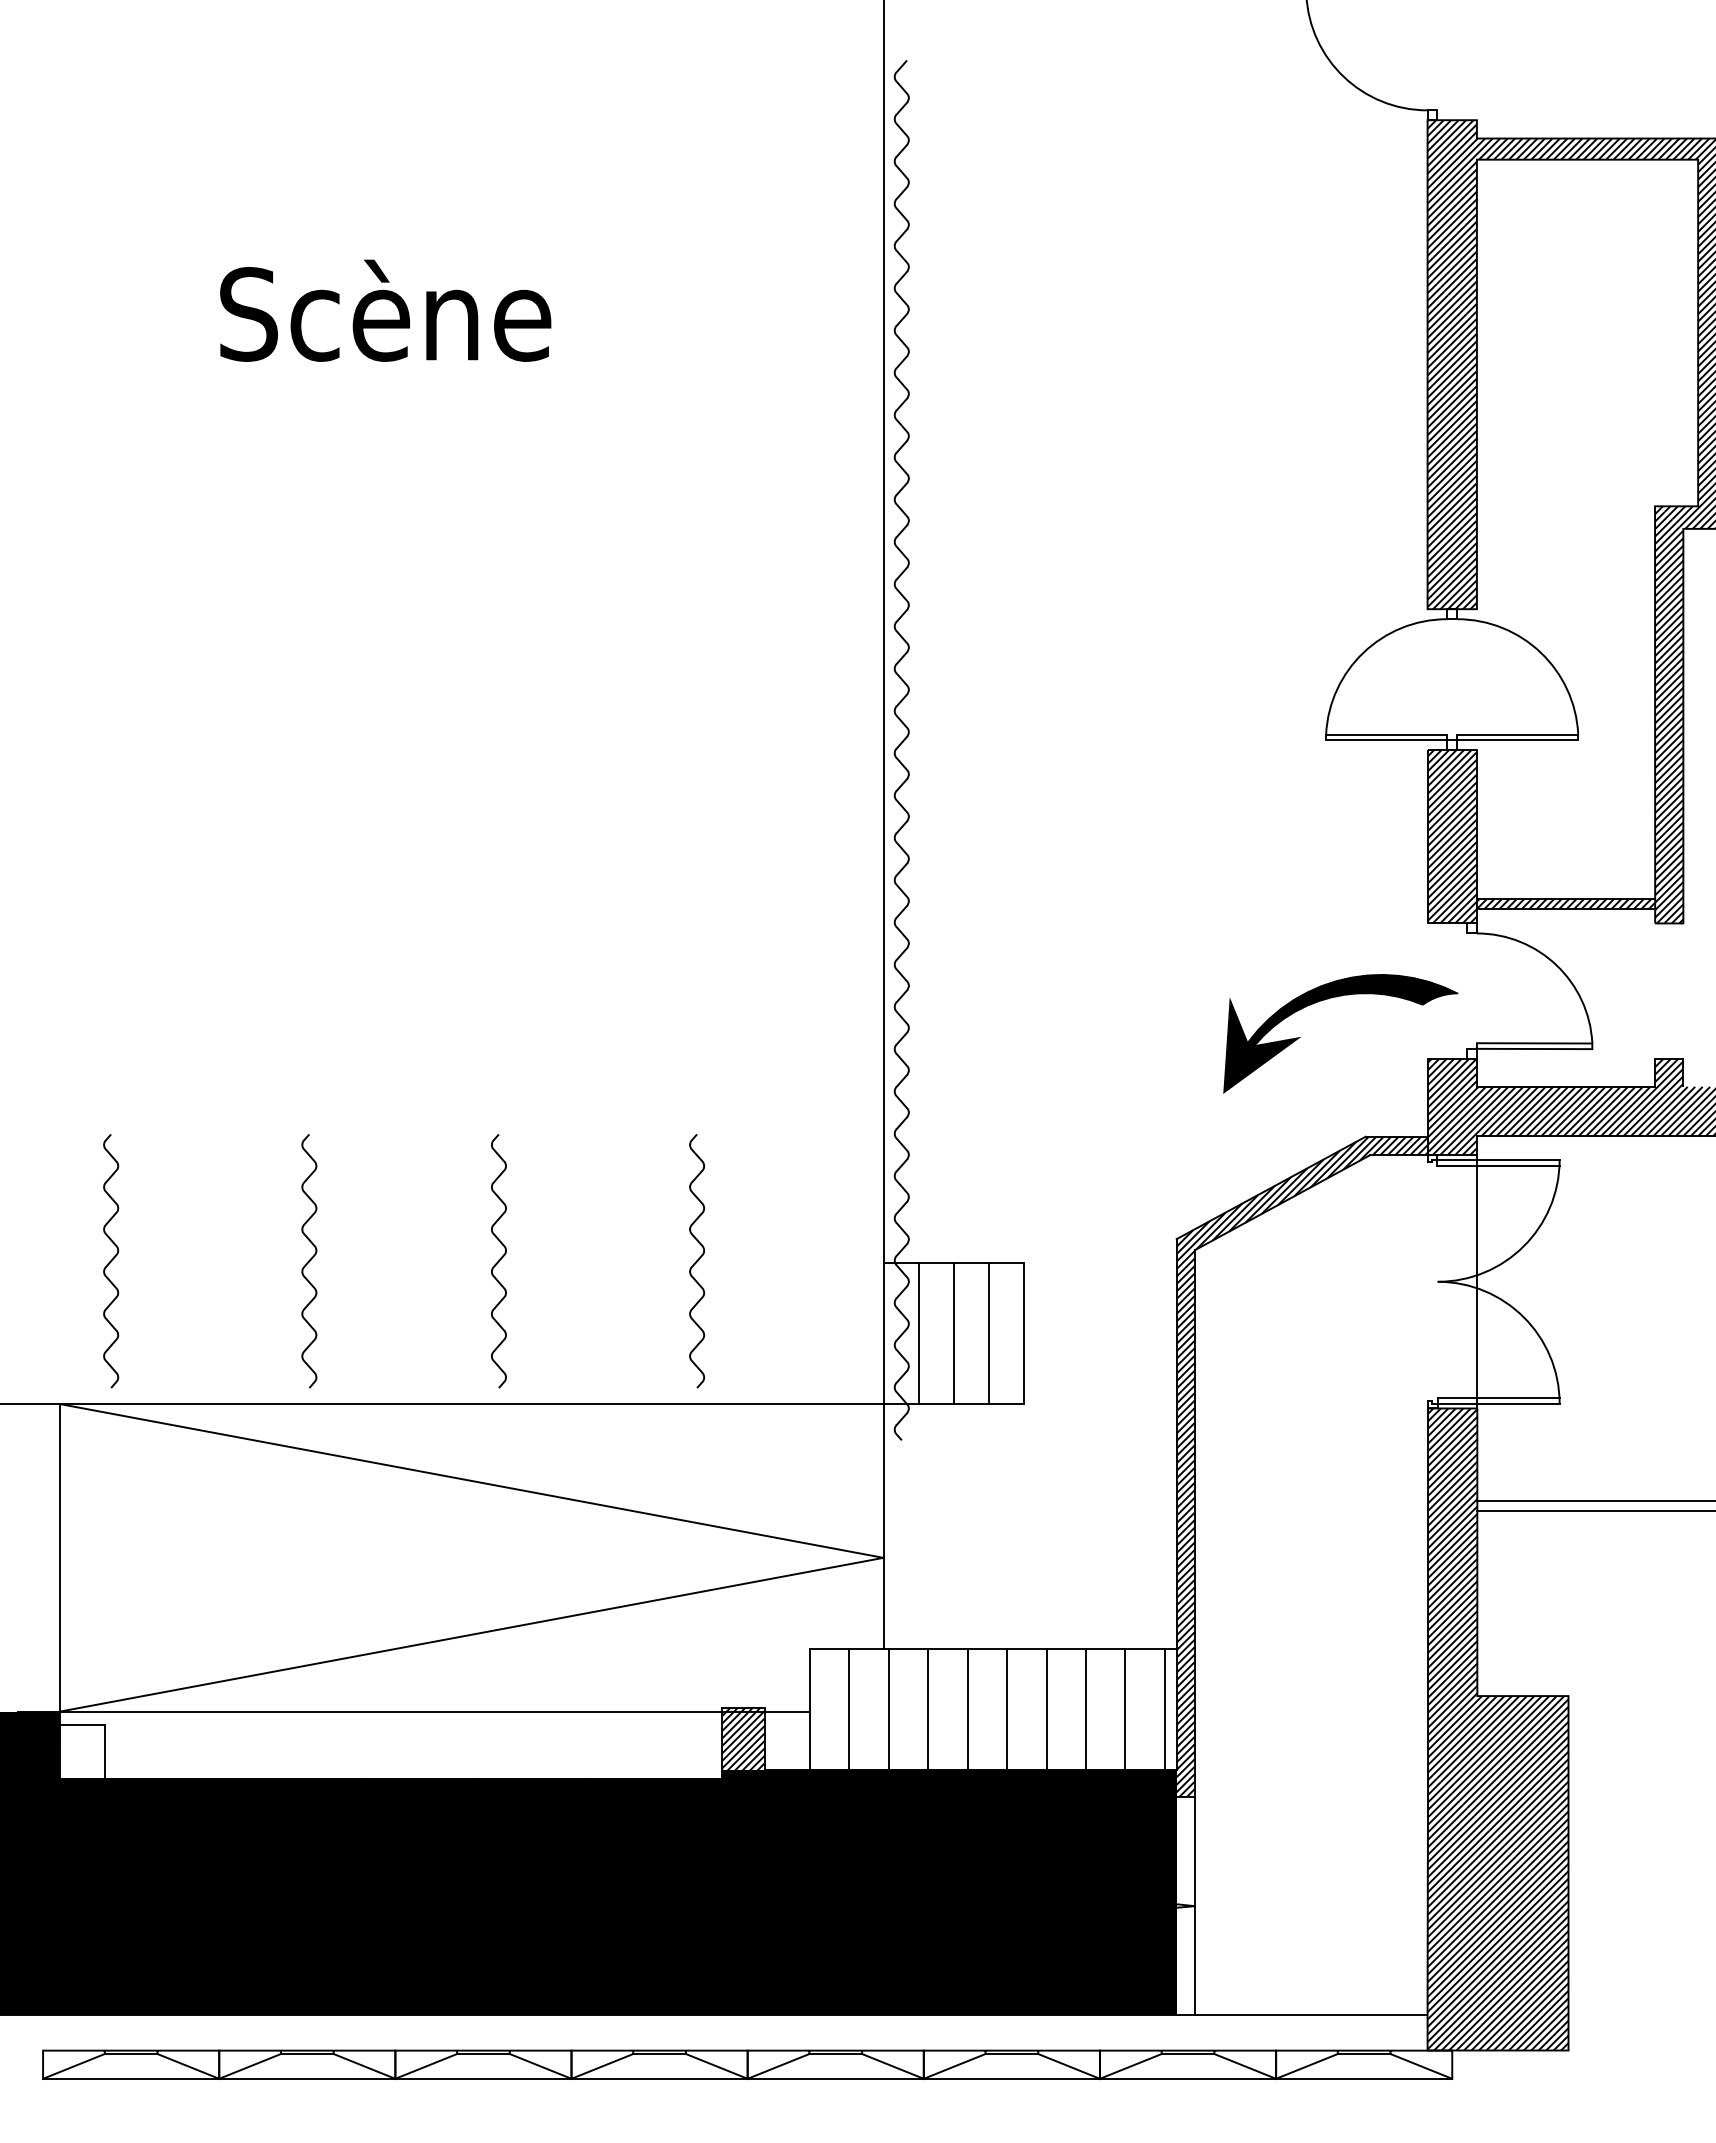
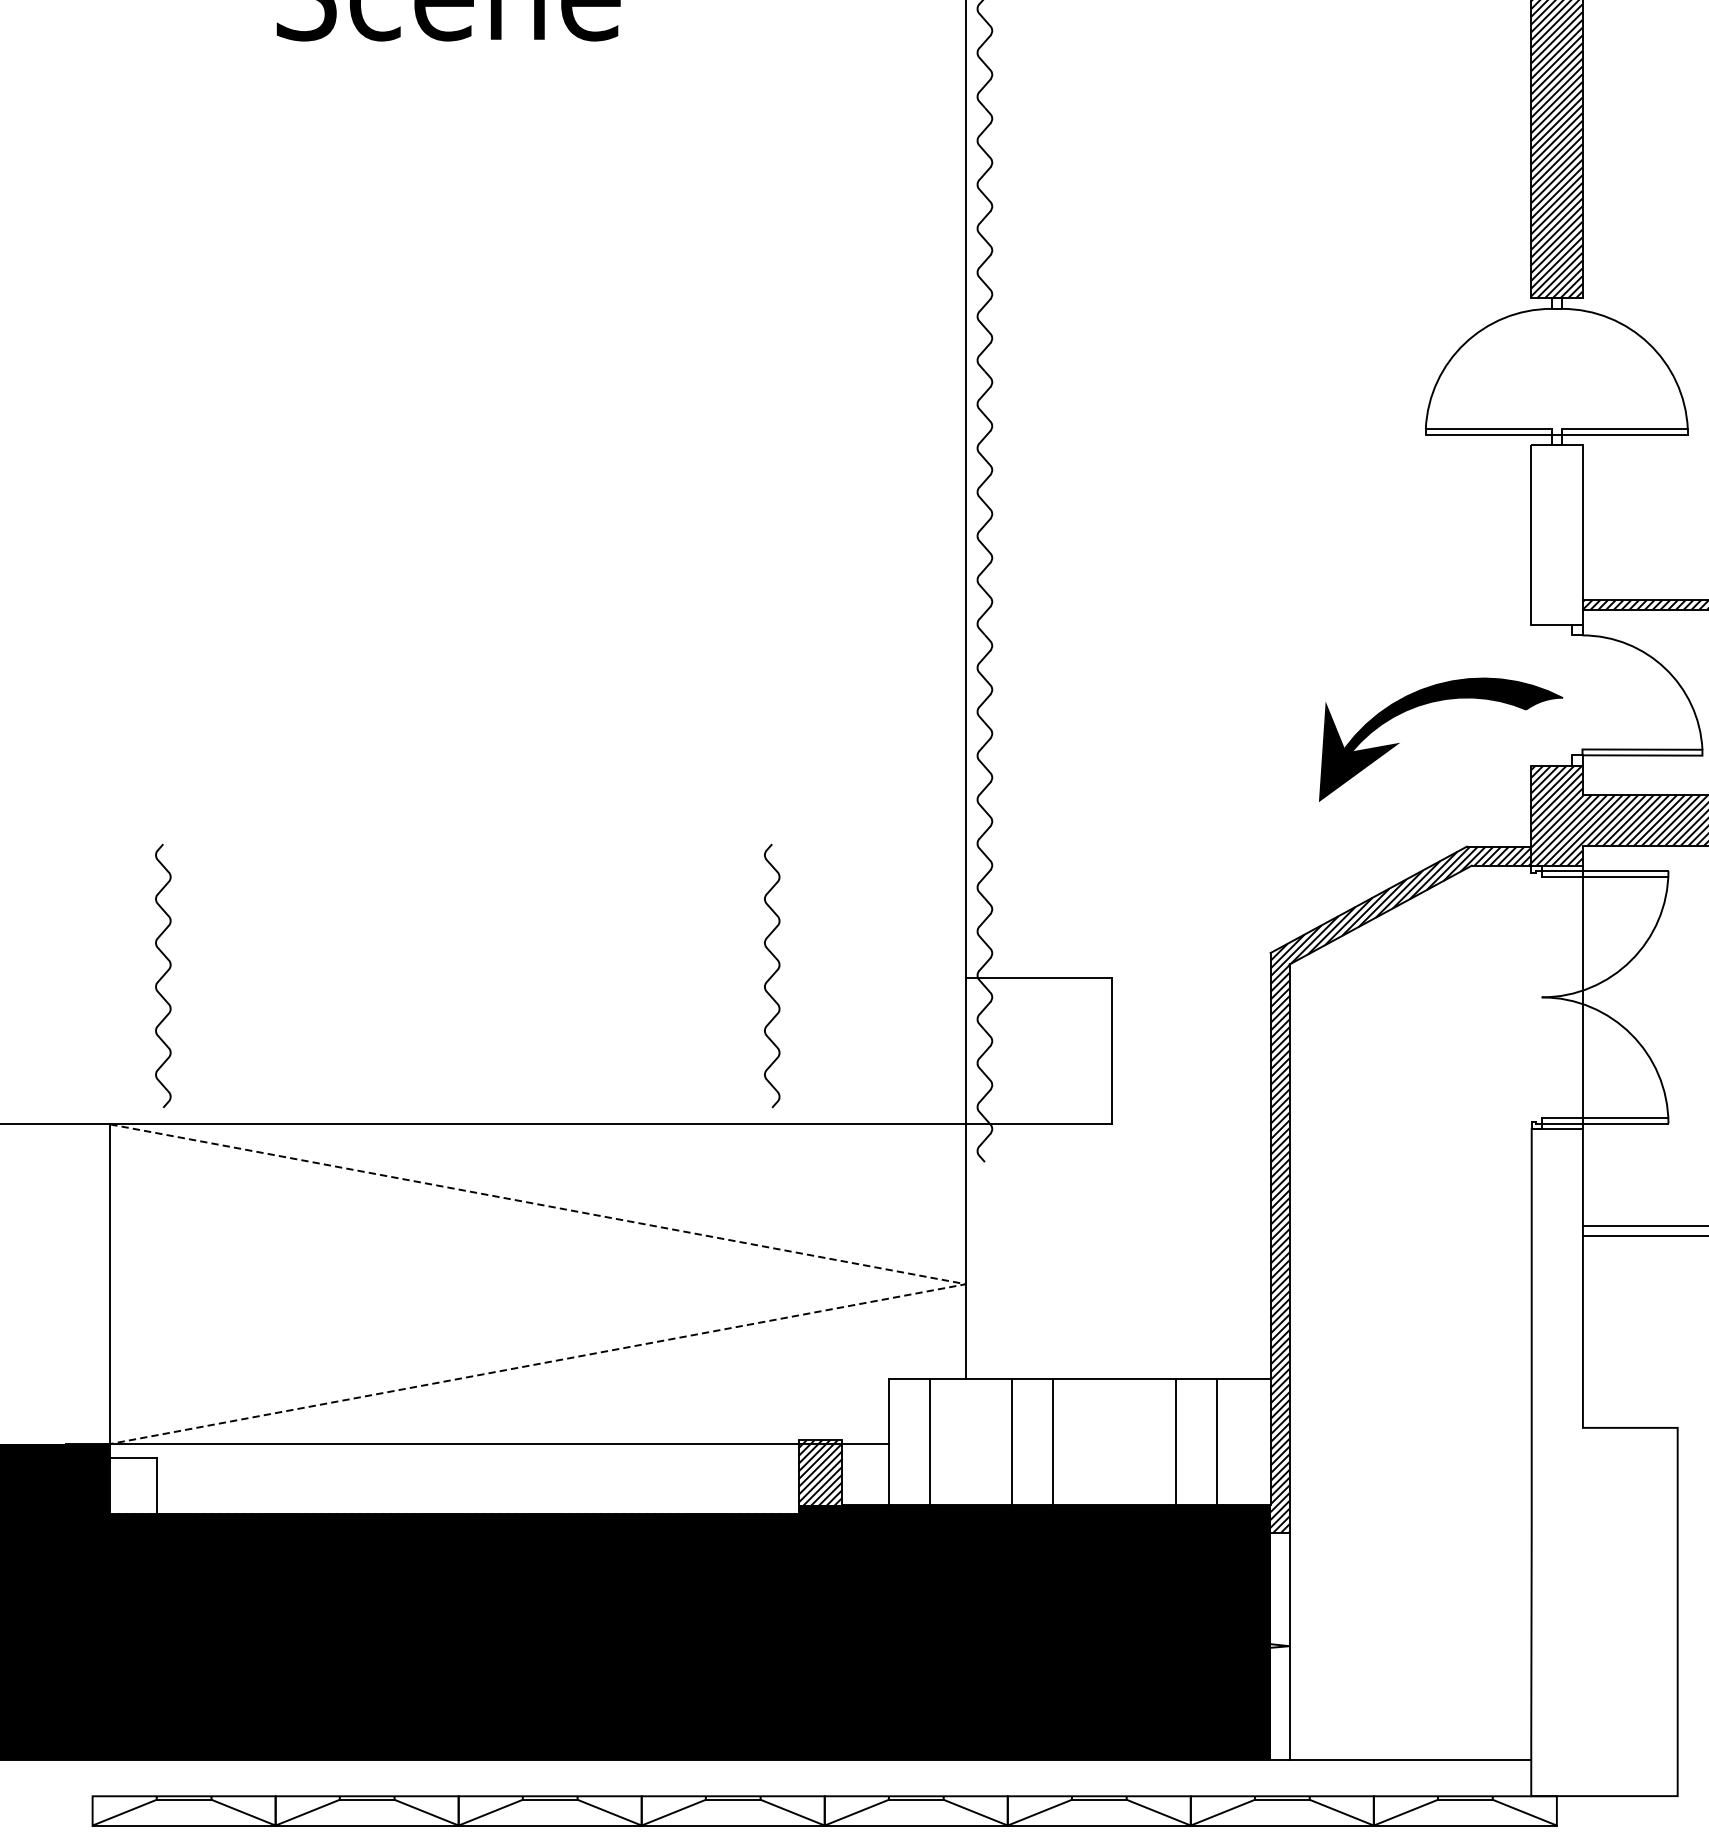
hatch: (1451, 836) -> (1556, 534), removed
curve: (309, 1261) -> (369, 976), removed
curve: (498, 1261) -> (565, 976), removed
line: (918, 1333) -> (1002, 1051), removed
line: (953, 1333) -> (1038, 1051), removed
line: (989, 1333) -> (1076, 1051), removed
line: (883, 1557) -> (965, 1283), solid -> dashed
line: (888, 1709) -> (971, 1441), removed
line: (1007, 1709) -> (1094, 1441), removed
line: (1046, 1709) -> (1135, 1441), removed
line: (1164, 1709) -> (1257, 1441), removed
hatch: (1497, 1729) -> (1603, 1462), removed

